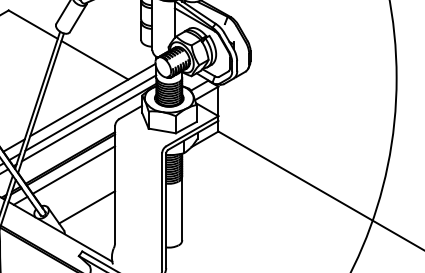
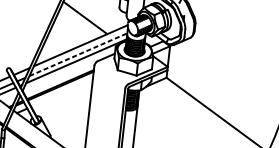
line: (90, 113) -> (78, 55), solid -> dashed
line: (73, 169) -> (61, 93), removed
line: (87, 207) -> (68, 120), removed

